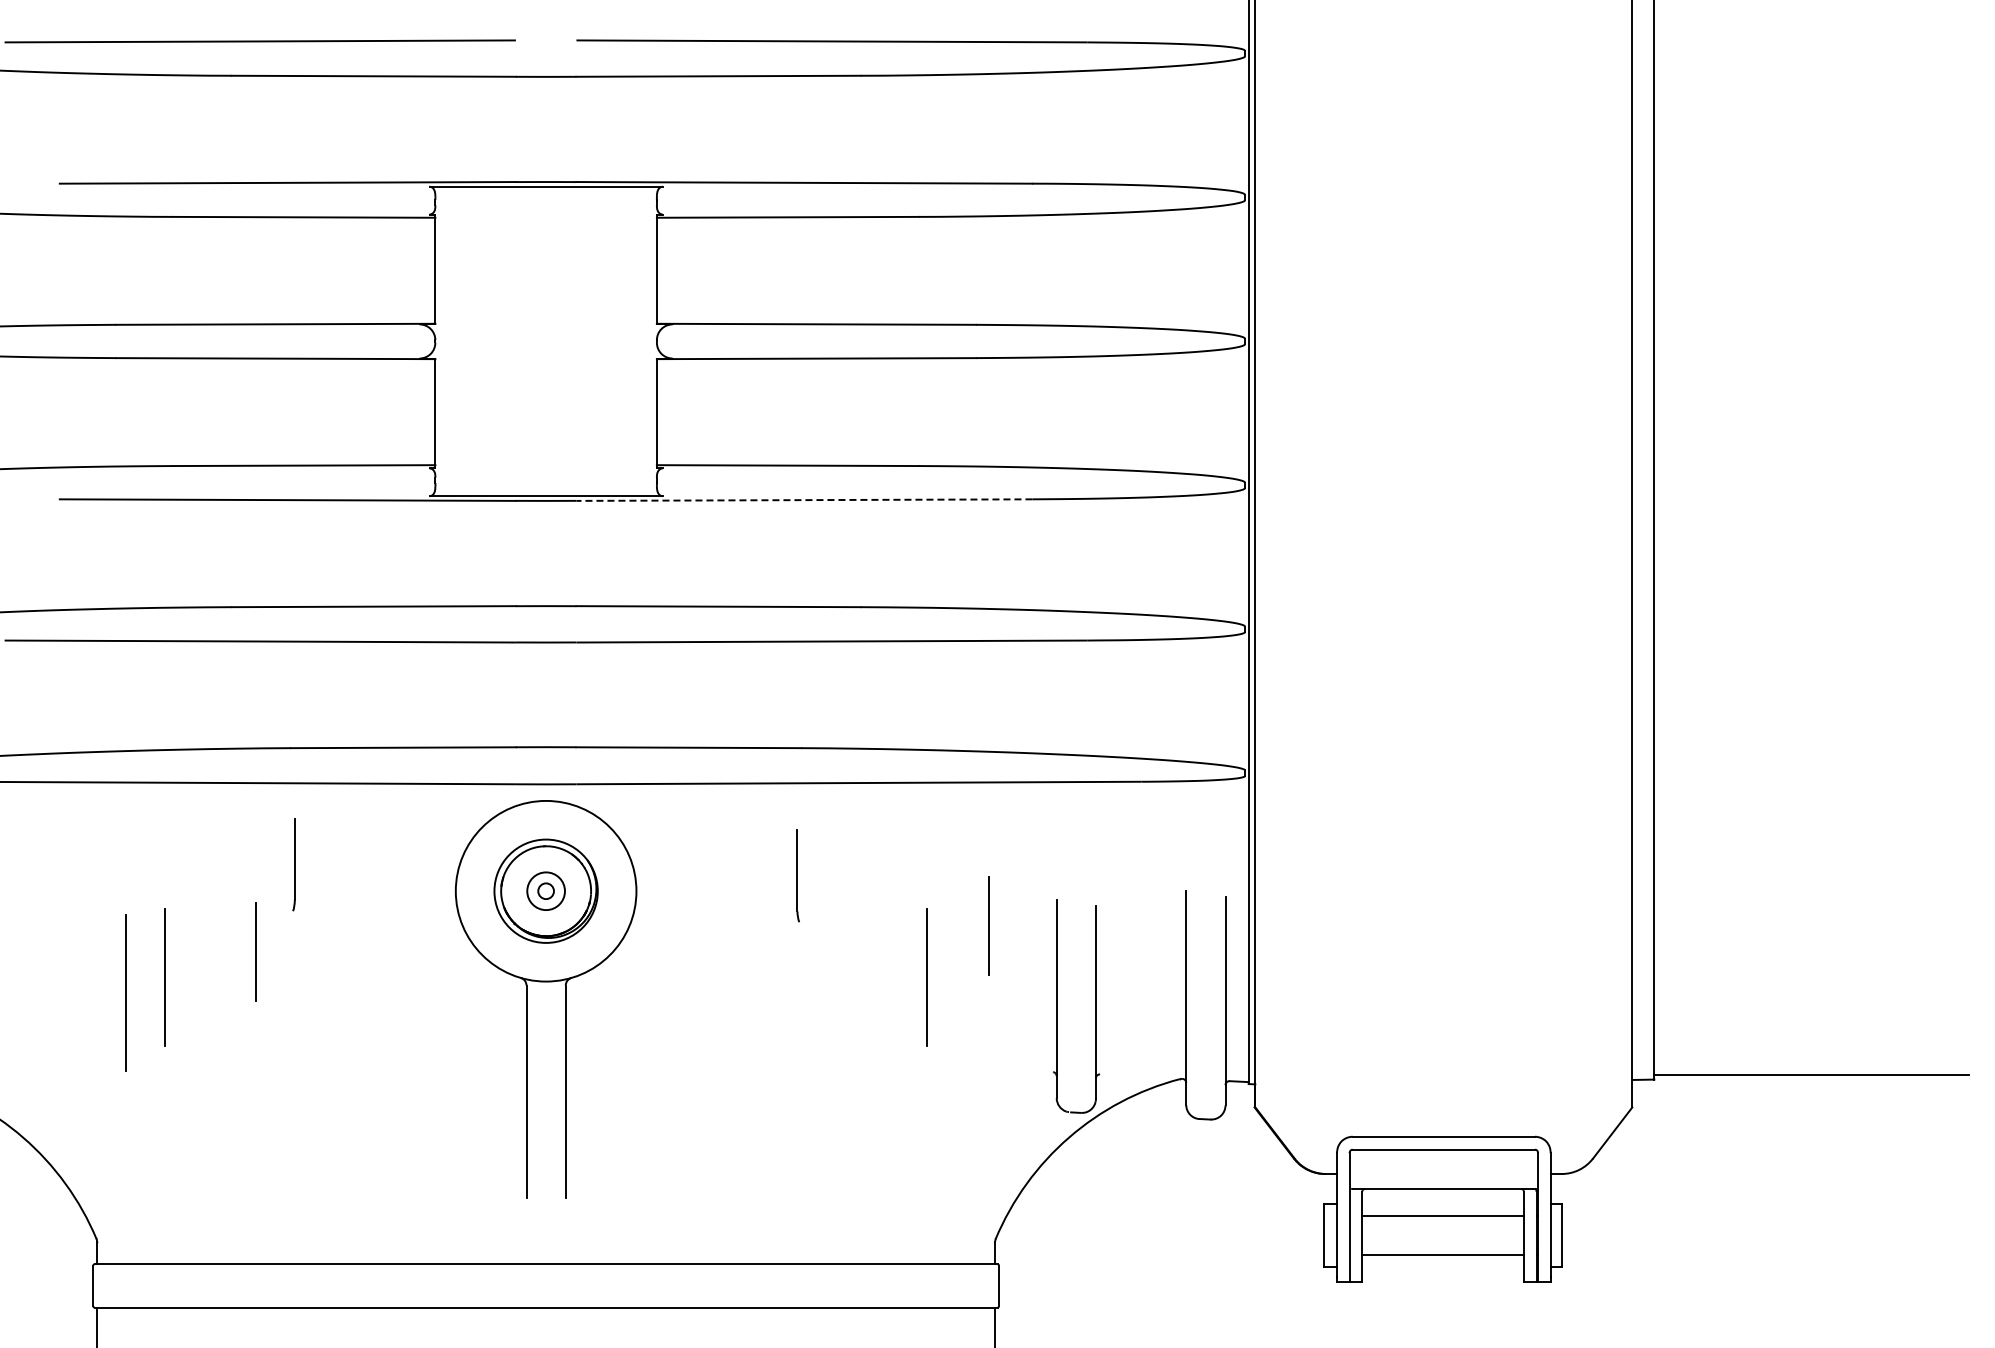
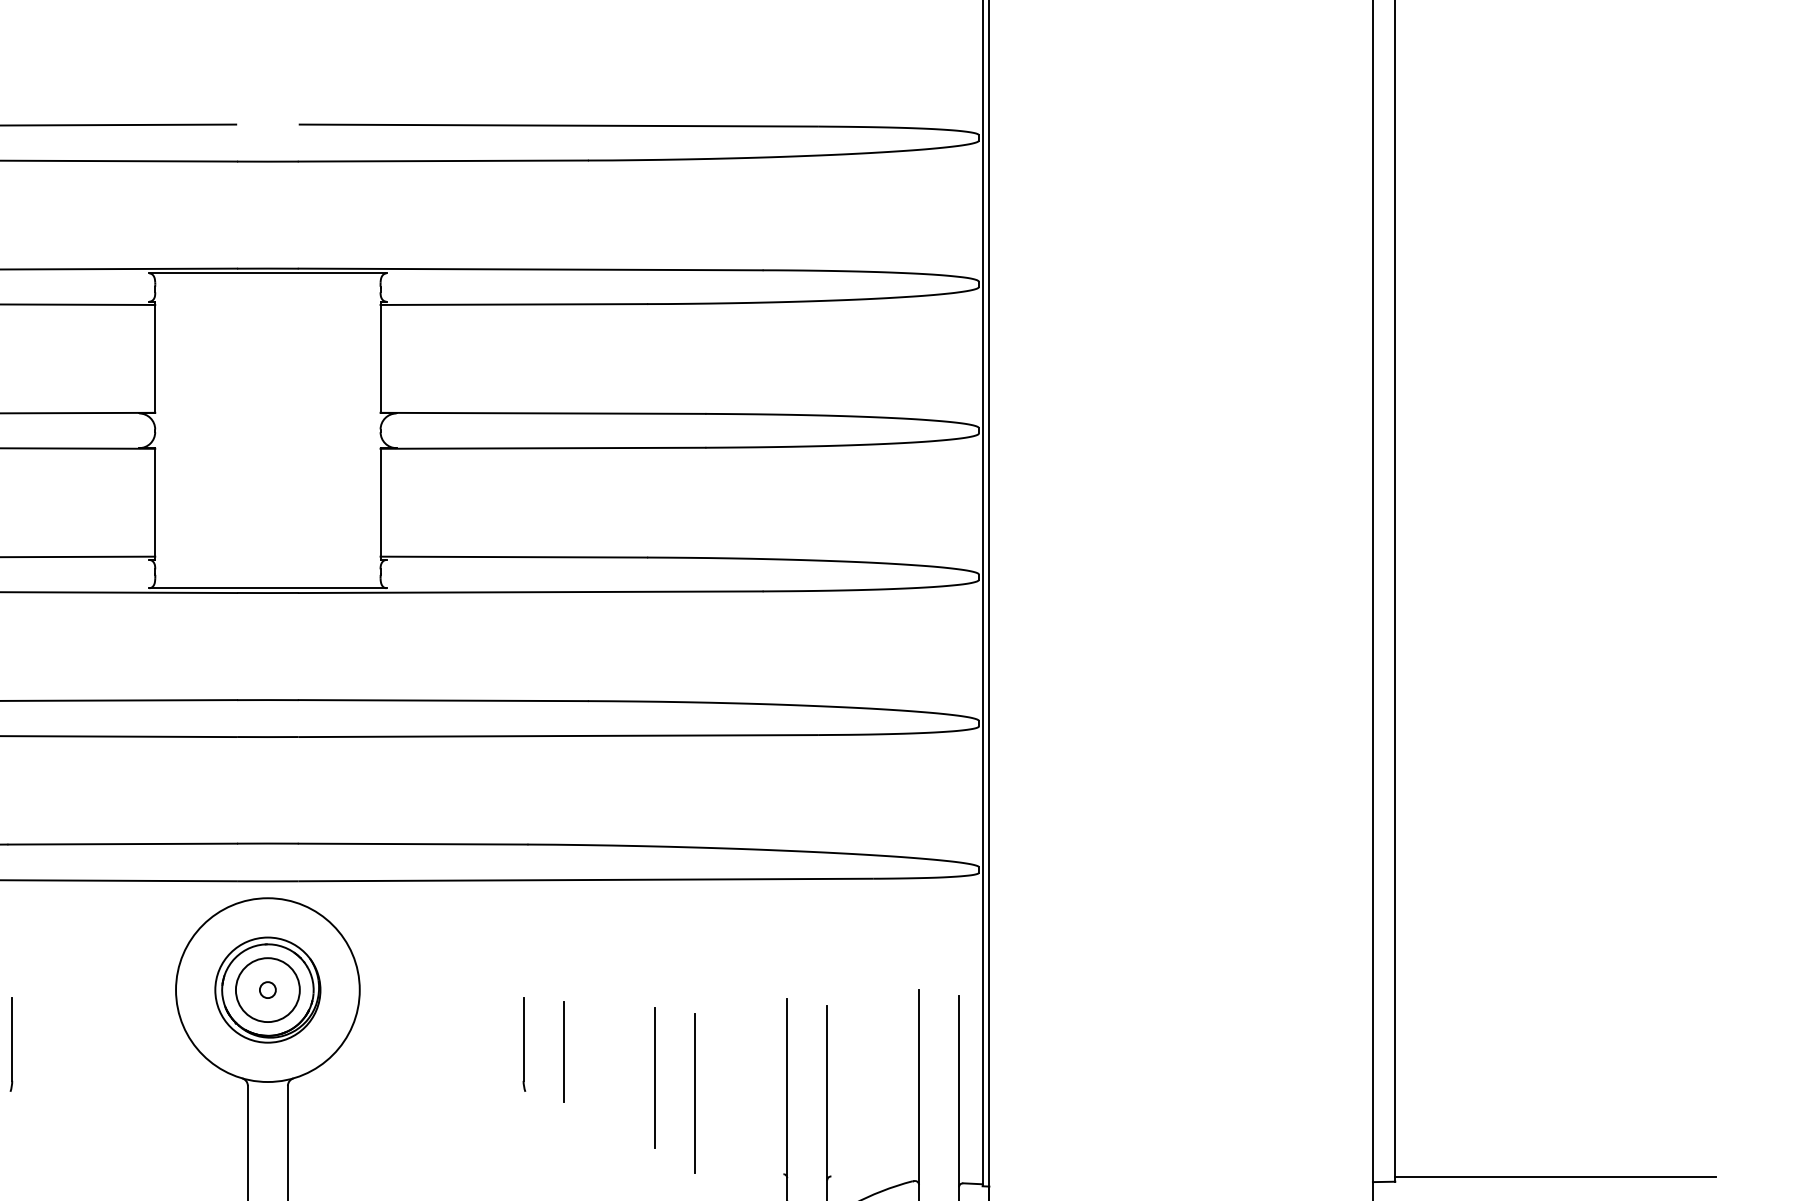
line: (803, 500) -> (529, 592), dashed -> solid
part: (293, 864) -> (10, 1044), moved
part: (797, 875) -> (523, 1044), moved
circle: (545, 890) -> (267, 989), size x1.67
line: (988, 925) -> (563, 1051), moved
line: (966, 992) -> (695, 1093), added

